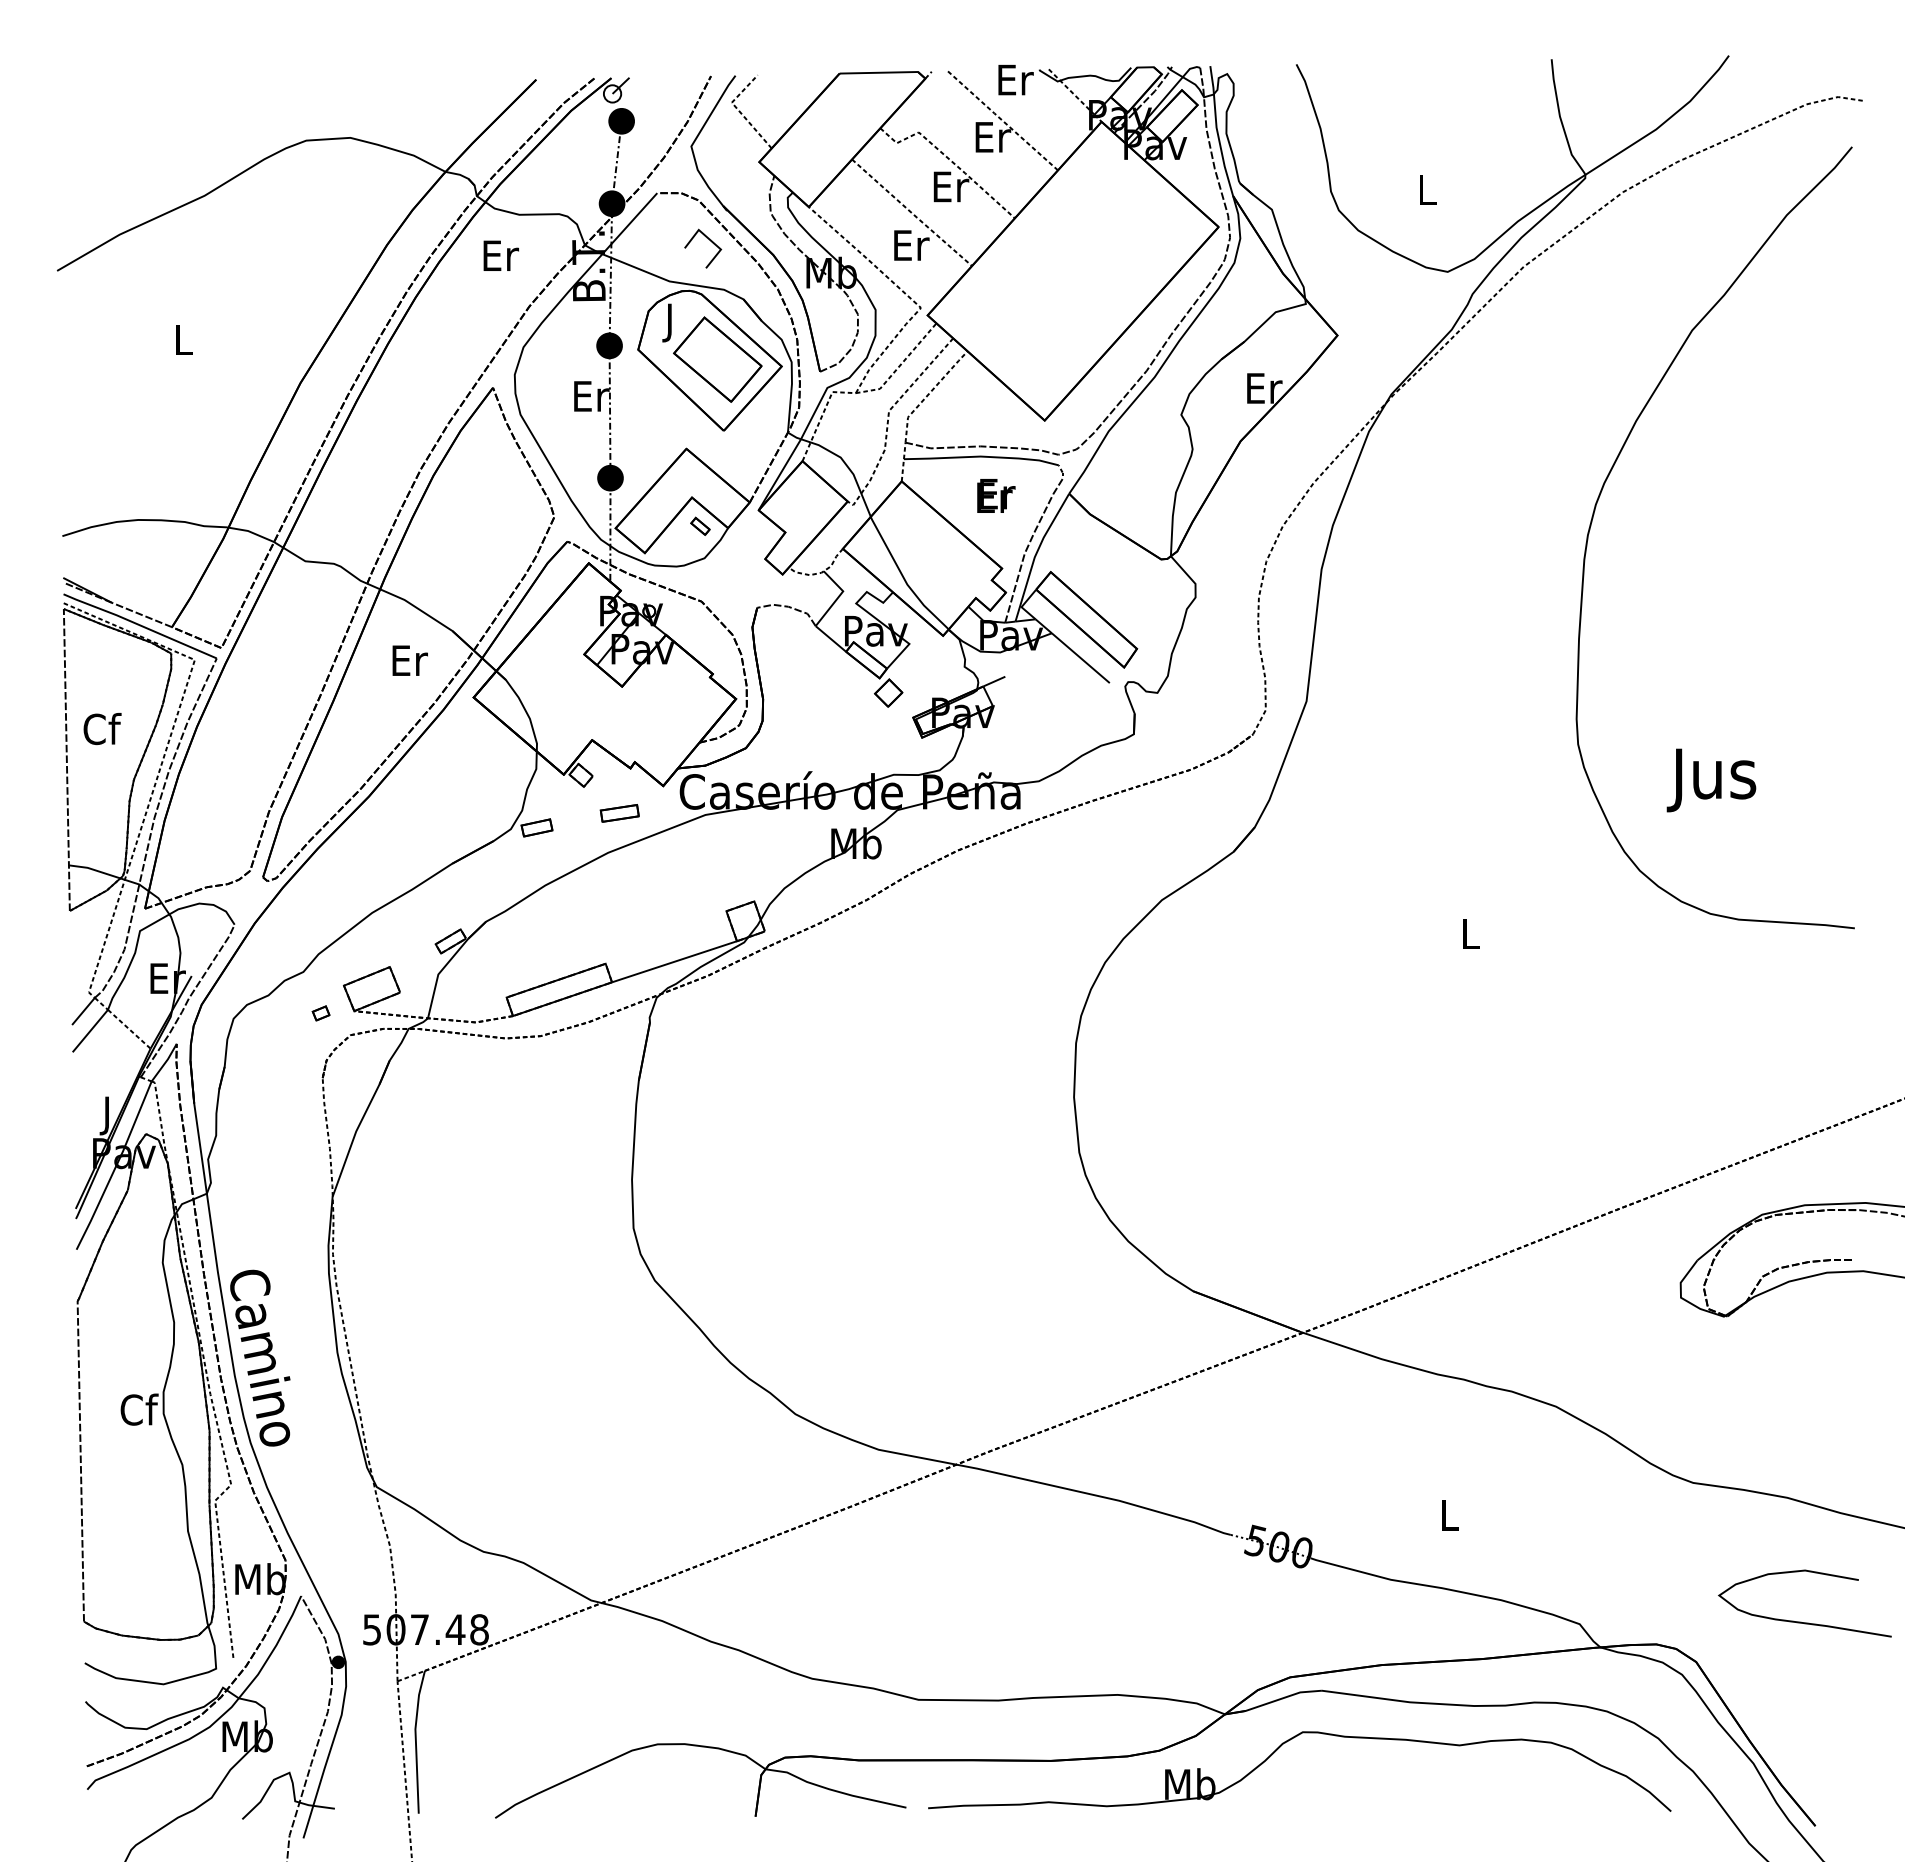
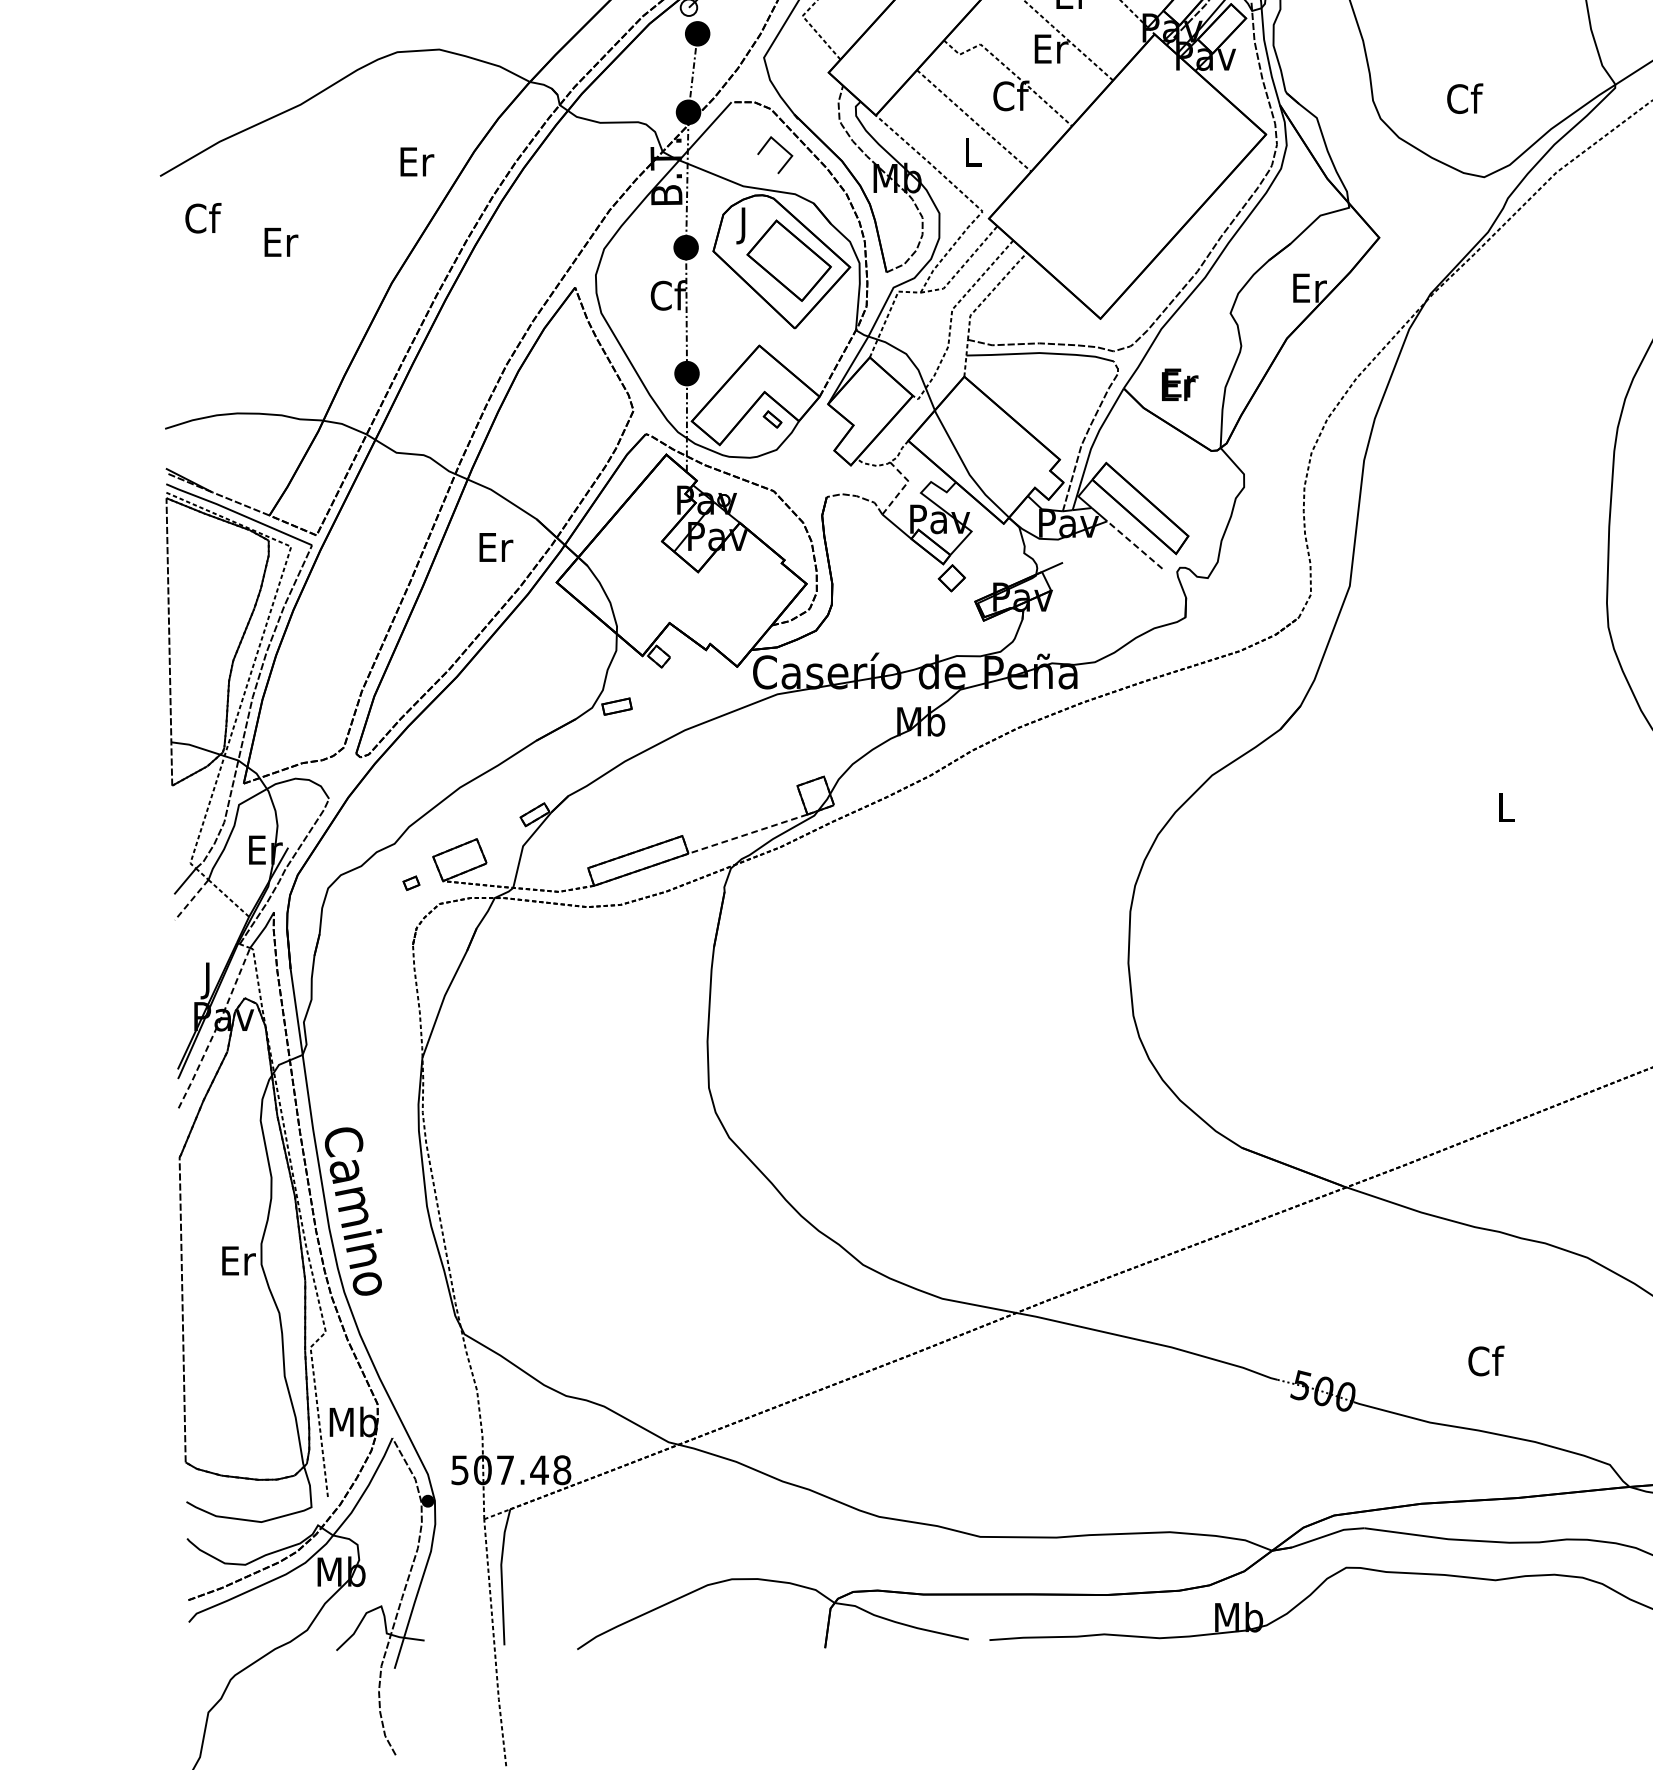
text: (951, 186) -> (1011, 95), Er -> Cf
text: (1427, 189) -> (1464, 98), L -> Cf
text: (911, 245) -> (973, 152), Er -> L
text: (500, 255) -> (416, 161), moved
text: (184, 340) -> (281, 242), L -> Er
text: (590, 396) -> (667, 295), Er -> Cf
text: (996, 495) -> (1180, 384), moved
line: (838, 597) -> (904, 487), solid -> dashed
line: (1080, 657) -> (1134, 544), solid -> dashed
text: (102, 729) -> (203, 218), moved
part: (619, 813) -> (695, 692), removed
line: (674, 961) -> (747, 833), solid -> dashed
line: (90, 1031) -> (191, 900), solid -> dashed
line: (116, 1166) -> (216, 1029), solid -> dashed
text: (139, 1409) -> (238, 1260), Cf -> Er
text: (1449, 1515) -> (1485, 1361), L -> Cf

